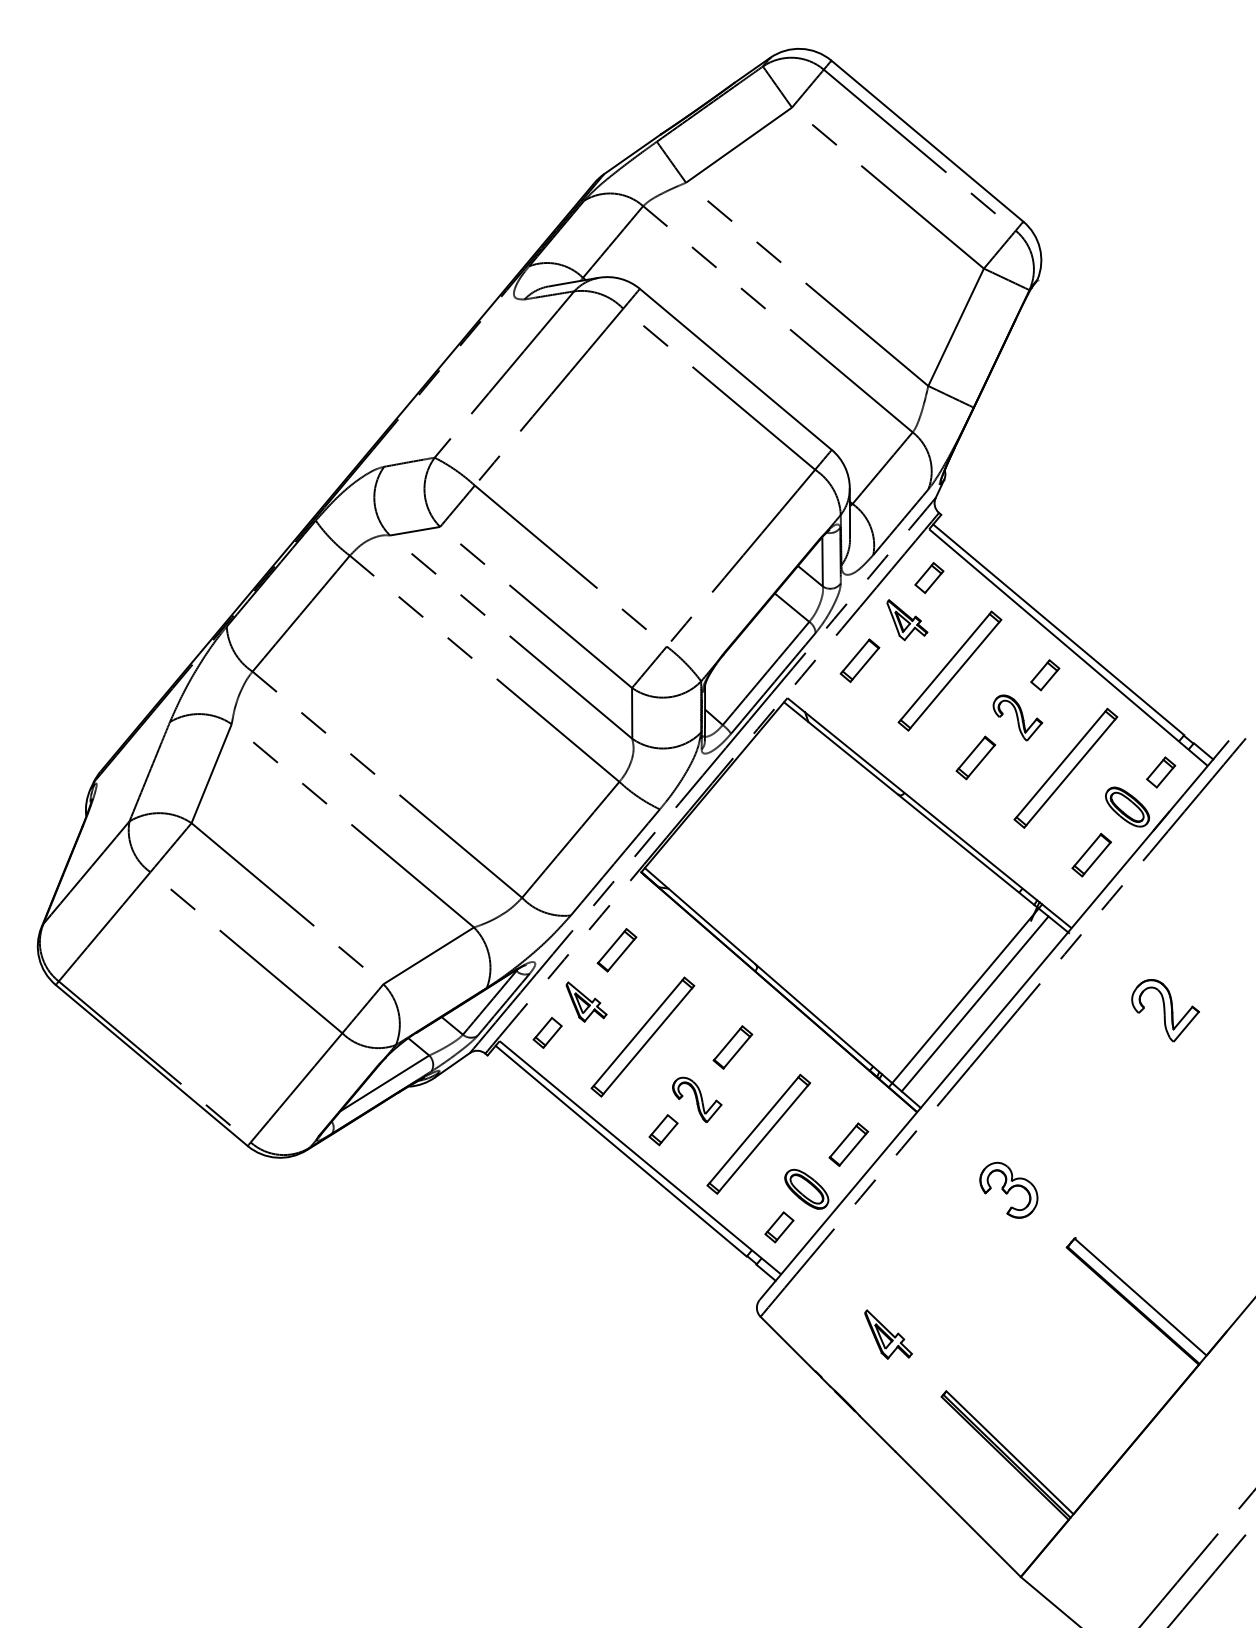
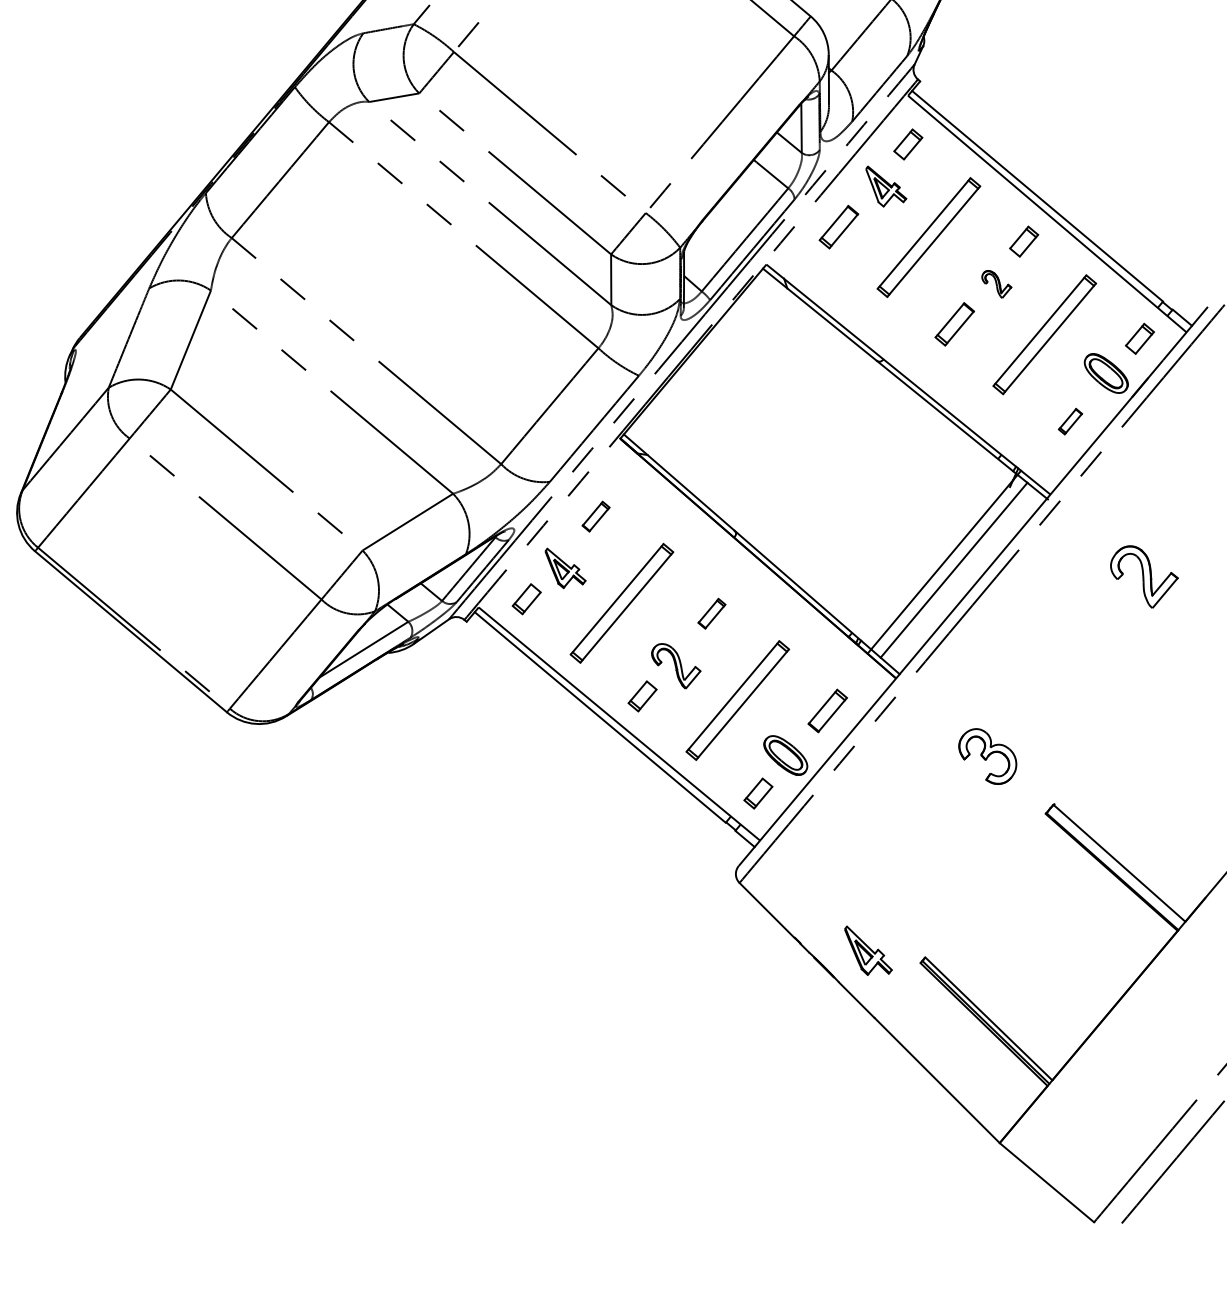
part: (1017, 717) -> (996, 283), size x0.6
part: (1091, 855) -> (1070, 421), size x0.6
part: (616, 950) -> (595, 516), size x0.7
part: (732, 1047) -> (711, 613), size x0.7
part: (888, 1334) -> (868, 950), moved

